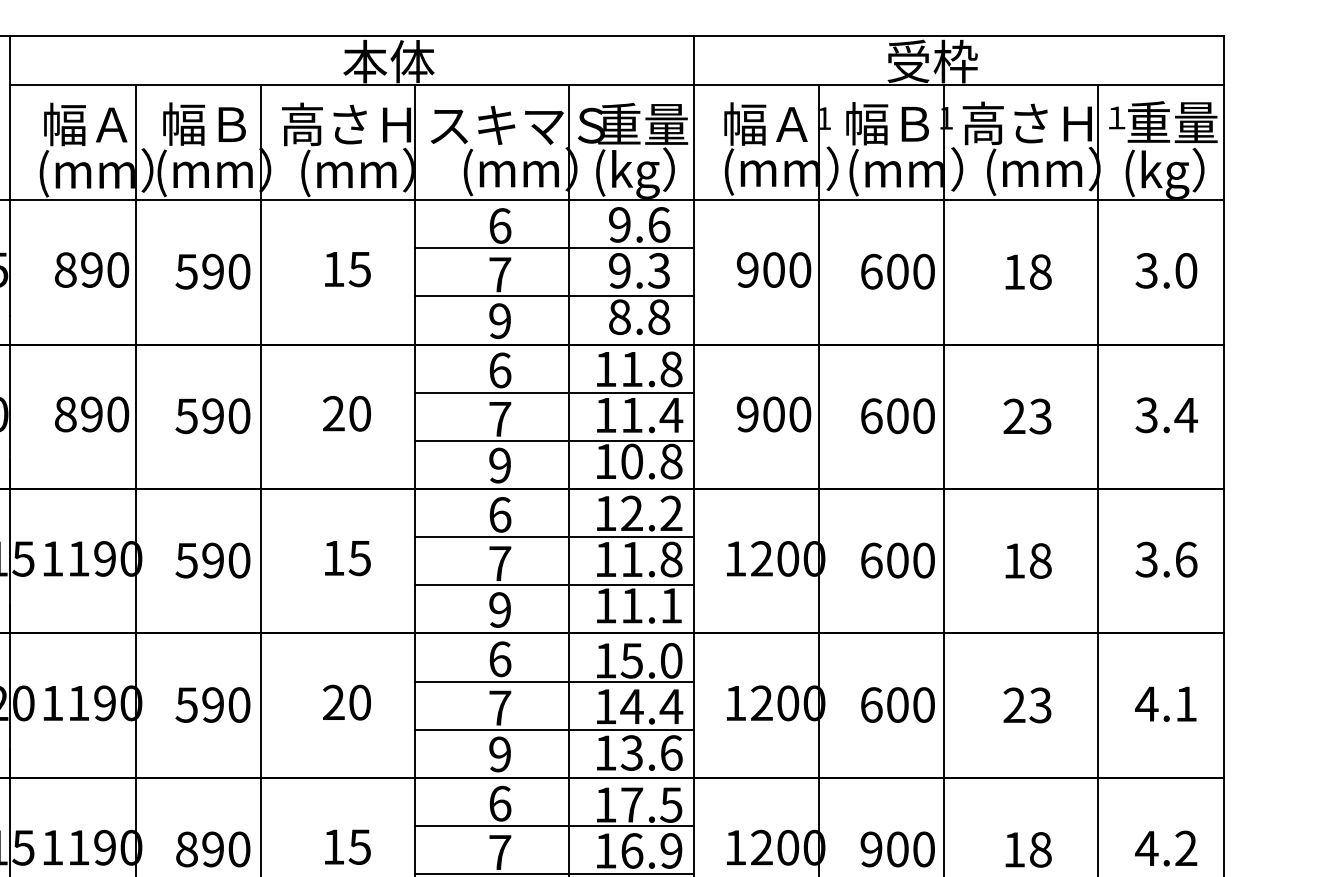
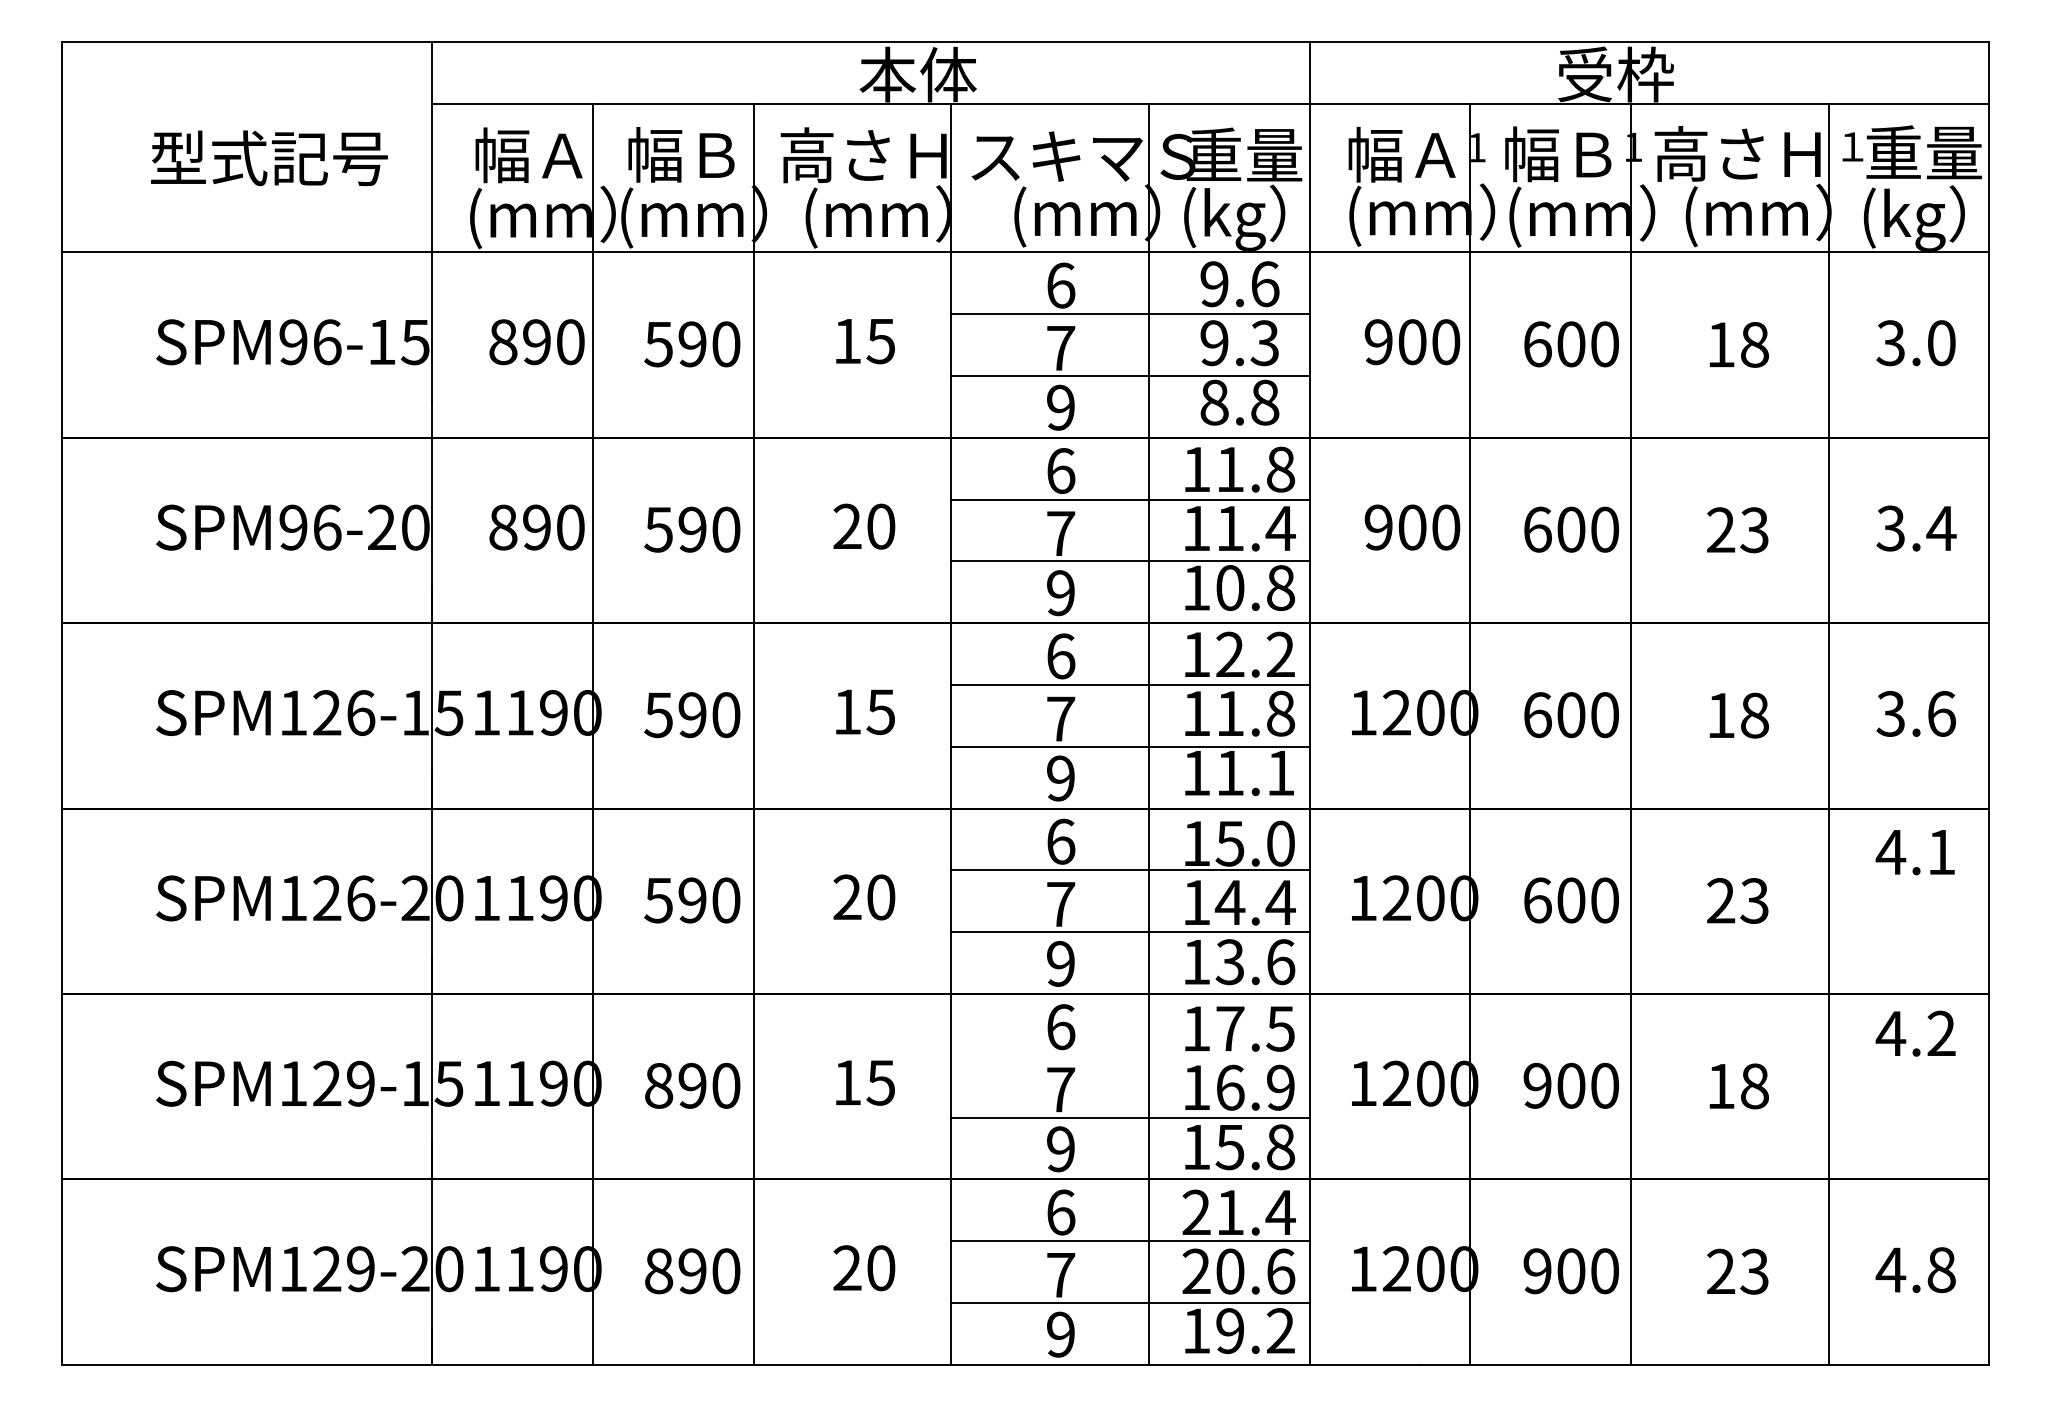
text: (1165, 704) -> (1914, 852), moved
line: (554, 825) -> (1130, 1055), removed
text: (1165, 848) -> (1915, 1033), moved

